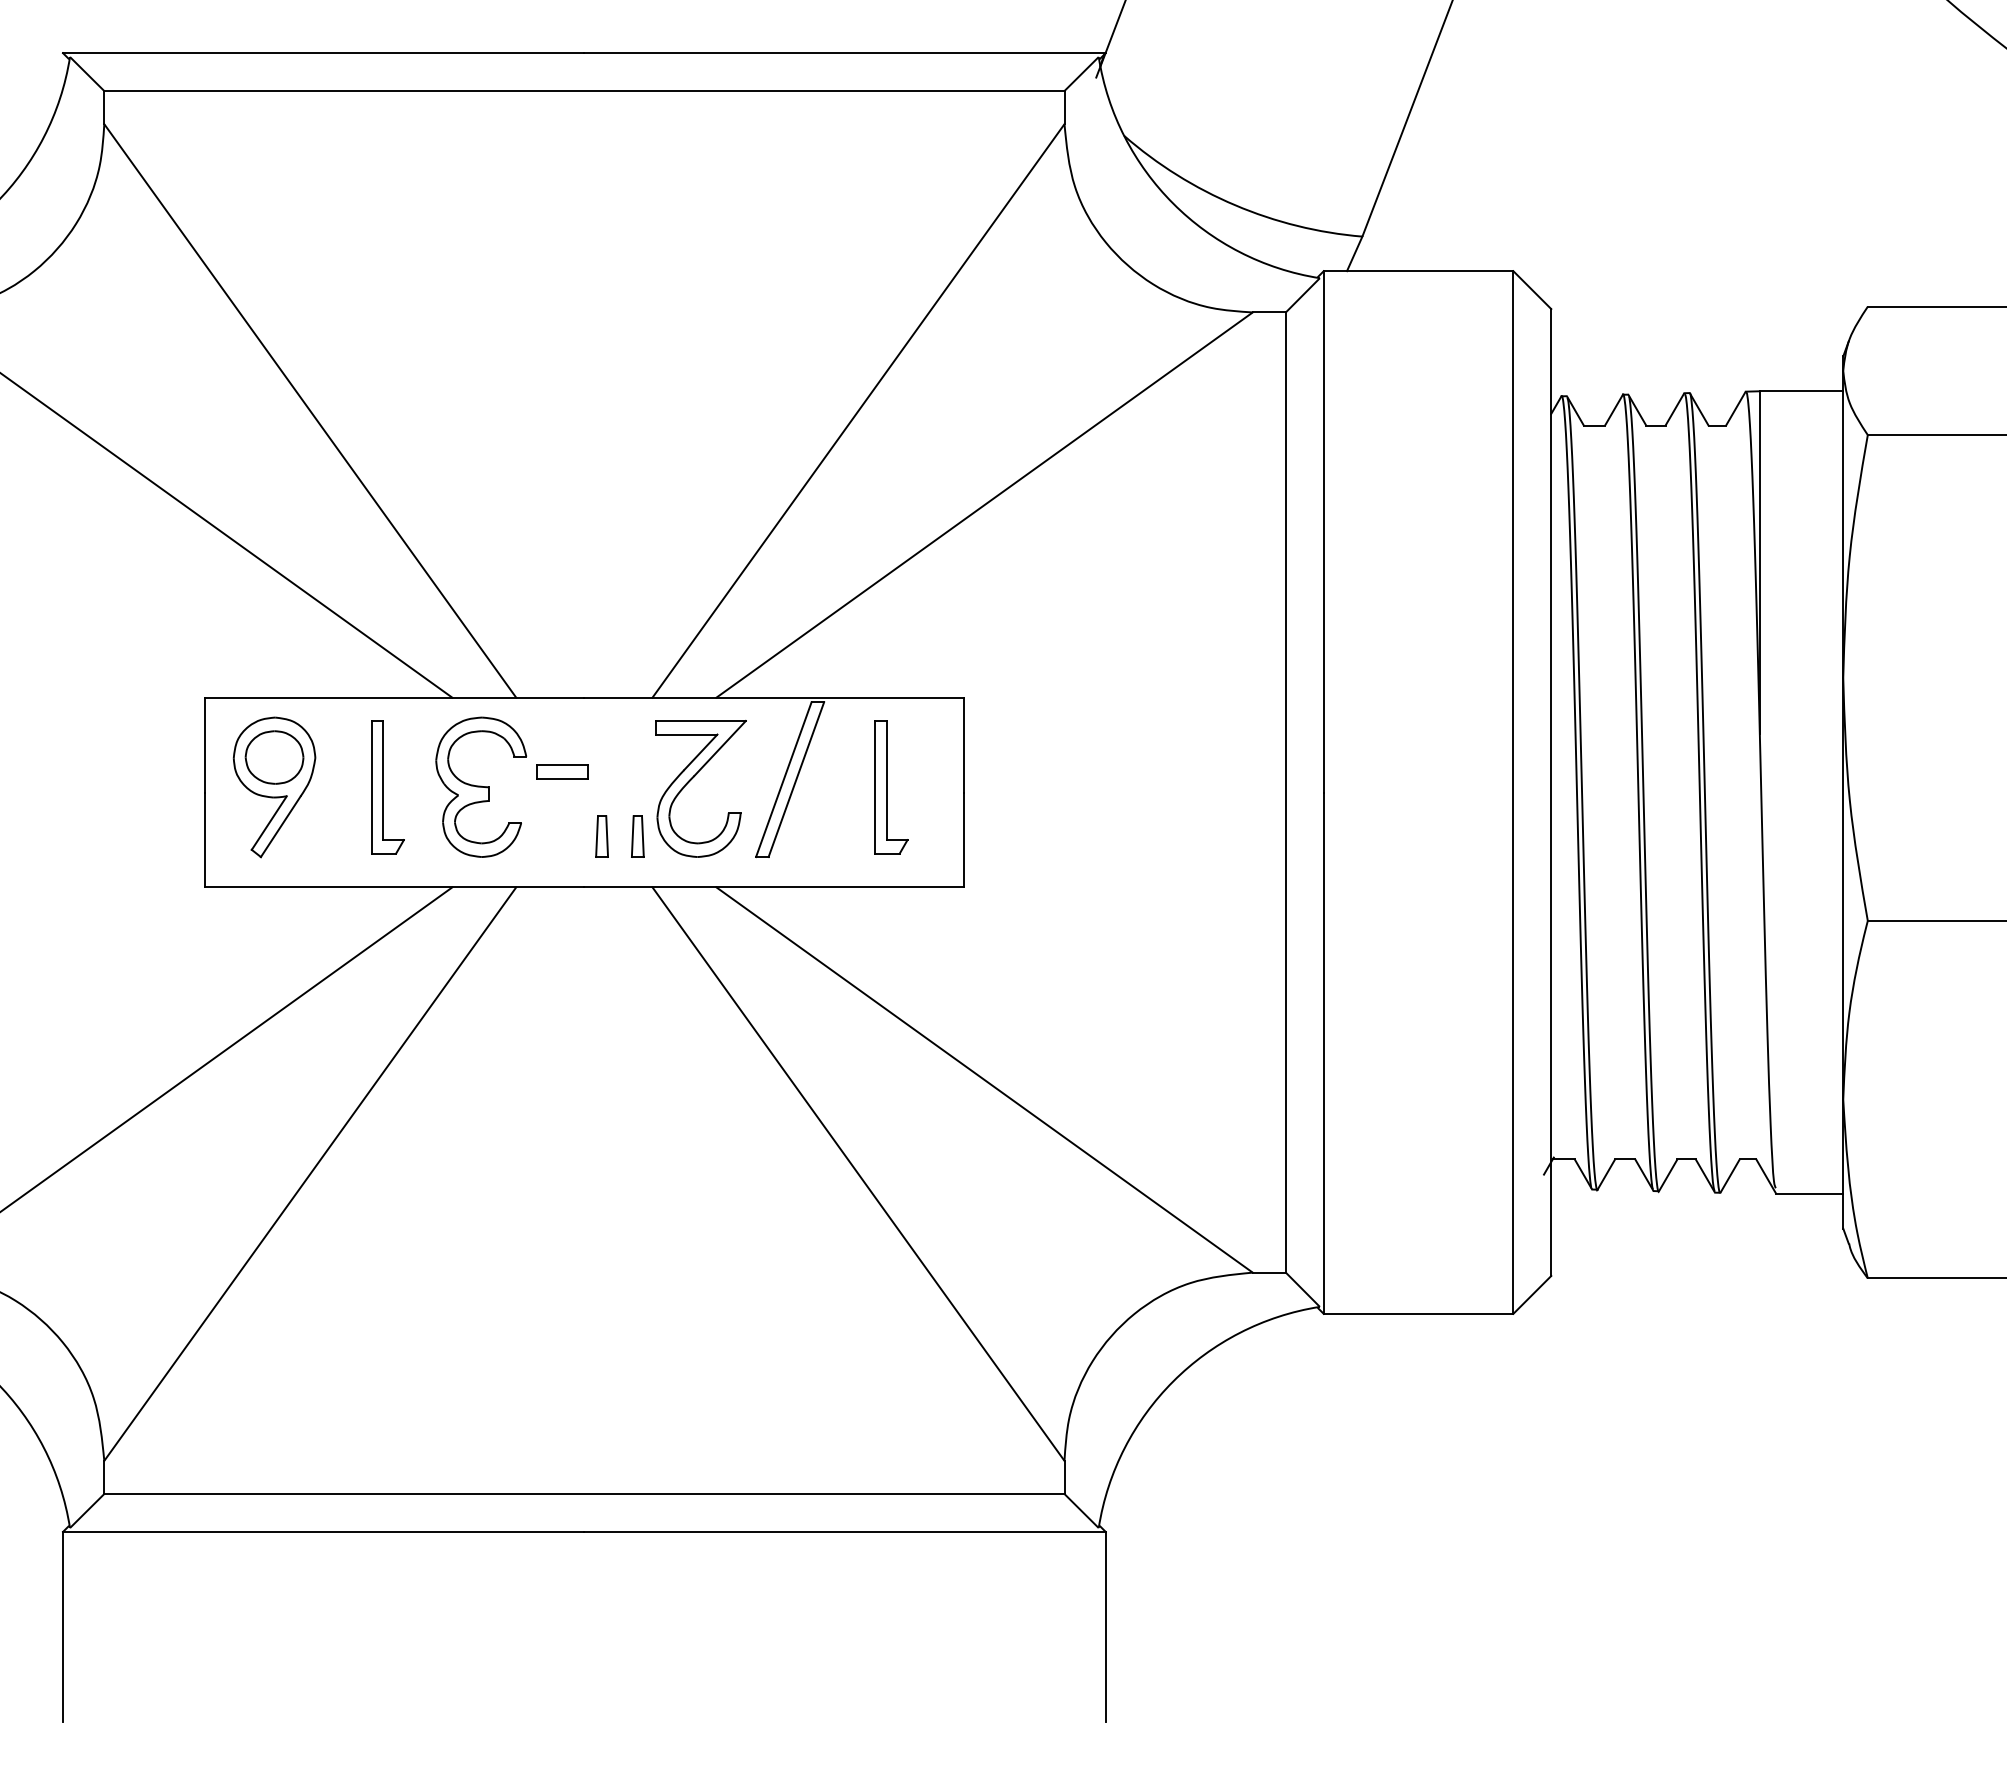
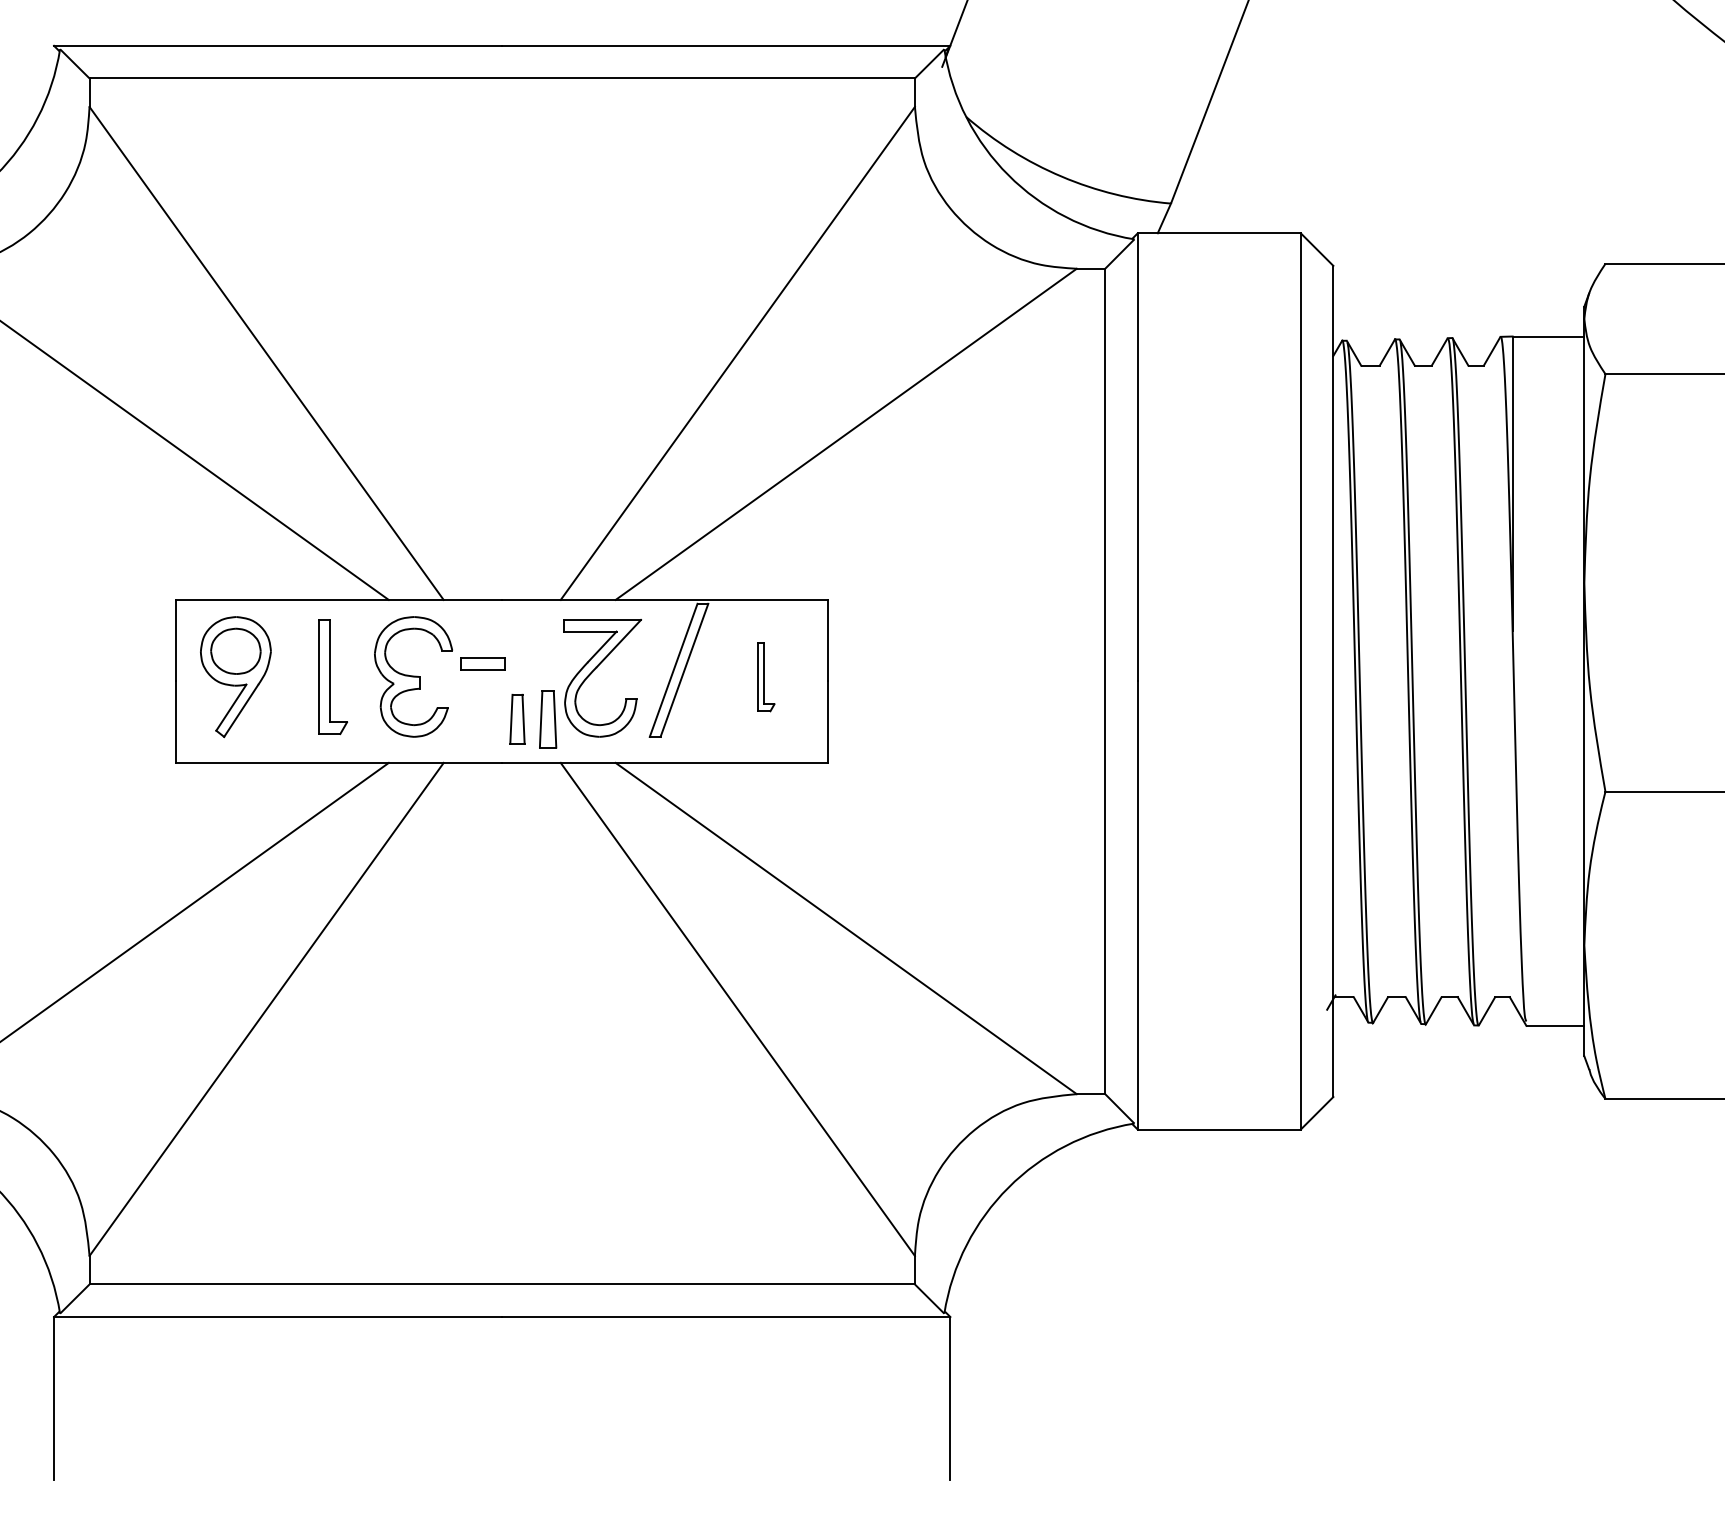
part: (891, 787) -> (766, 677), size x0.6
part: (601, 836) -> (516, 719), size x1.4
part: (637, 836) -> (547, 719), size x1.6

